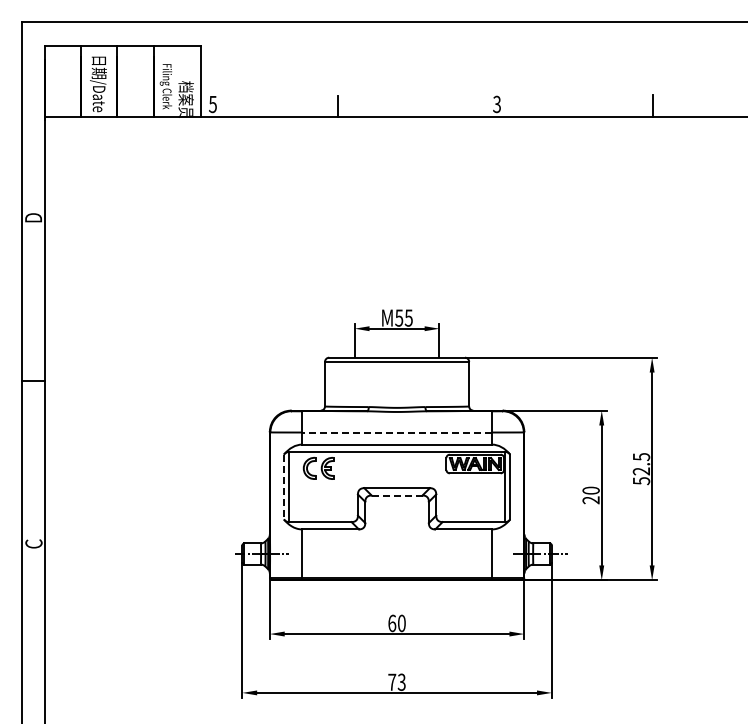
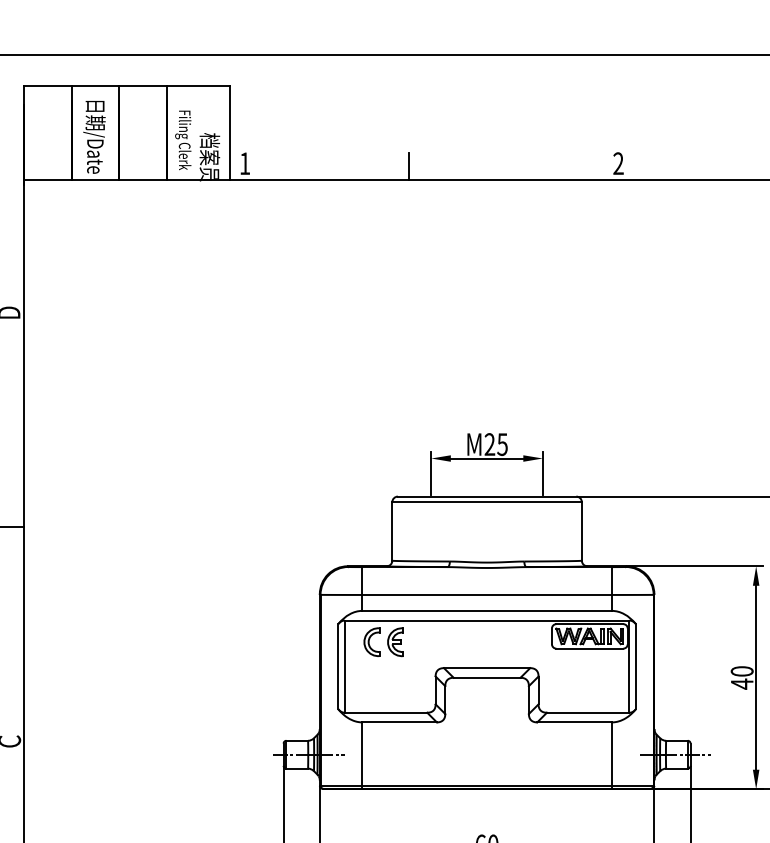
text: (212, 104) -> (244, 163), 5 -> 1
text: (496, 104) -> (617, 163), 3 -> 2
text: (399, 317) -> (490, 443), M55 -> M25
line: (397, 432) -> (487, 594), dashed -> solid
line: (283, 487) -> (337, 667), dashed -> solid
line: (397, 495) -> (487, 677), dashed -> solid
text: (590, 500) -> (741, 684), 20 -> 40

